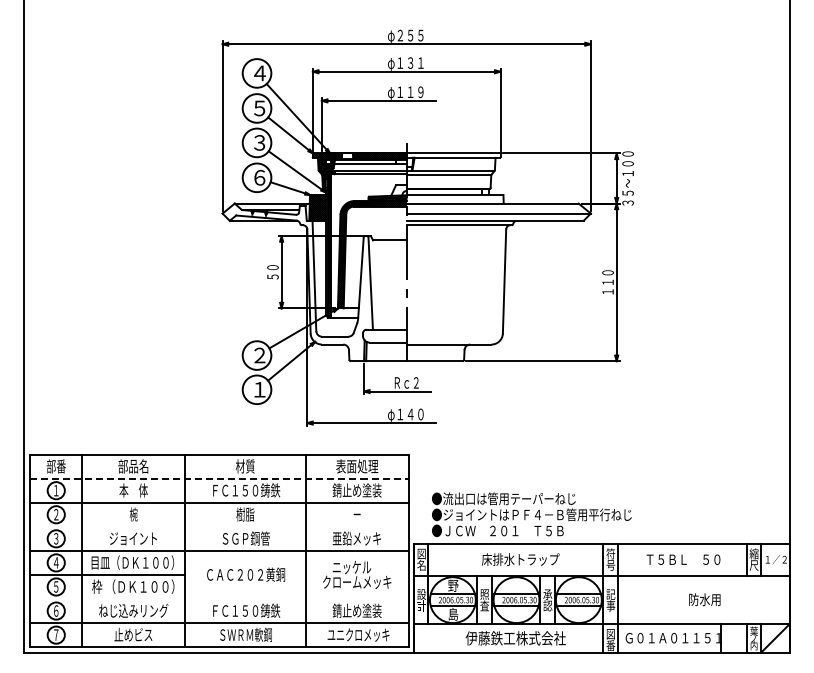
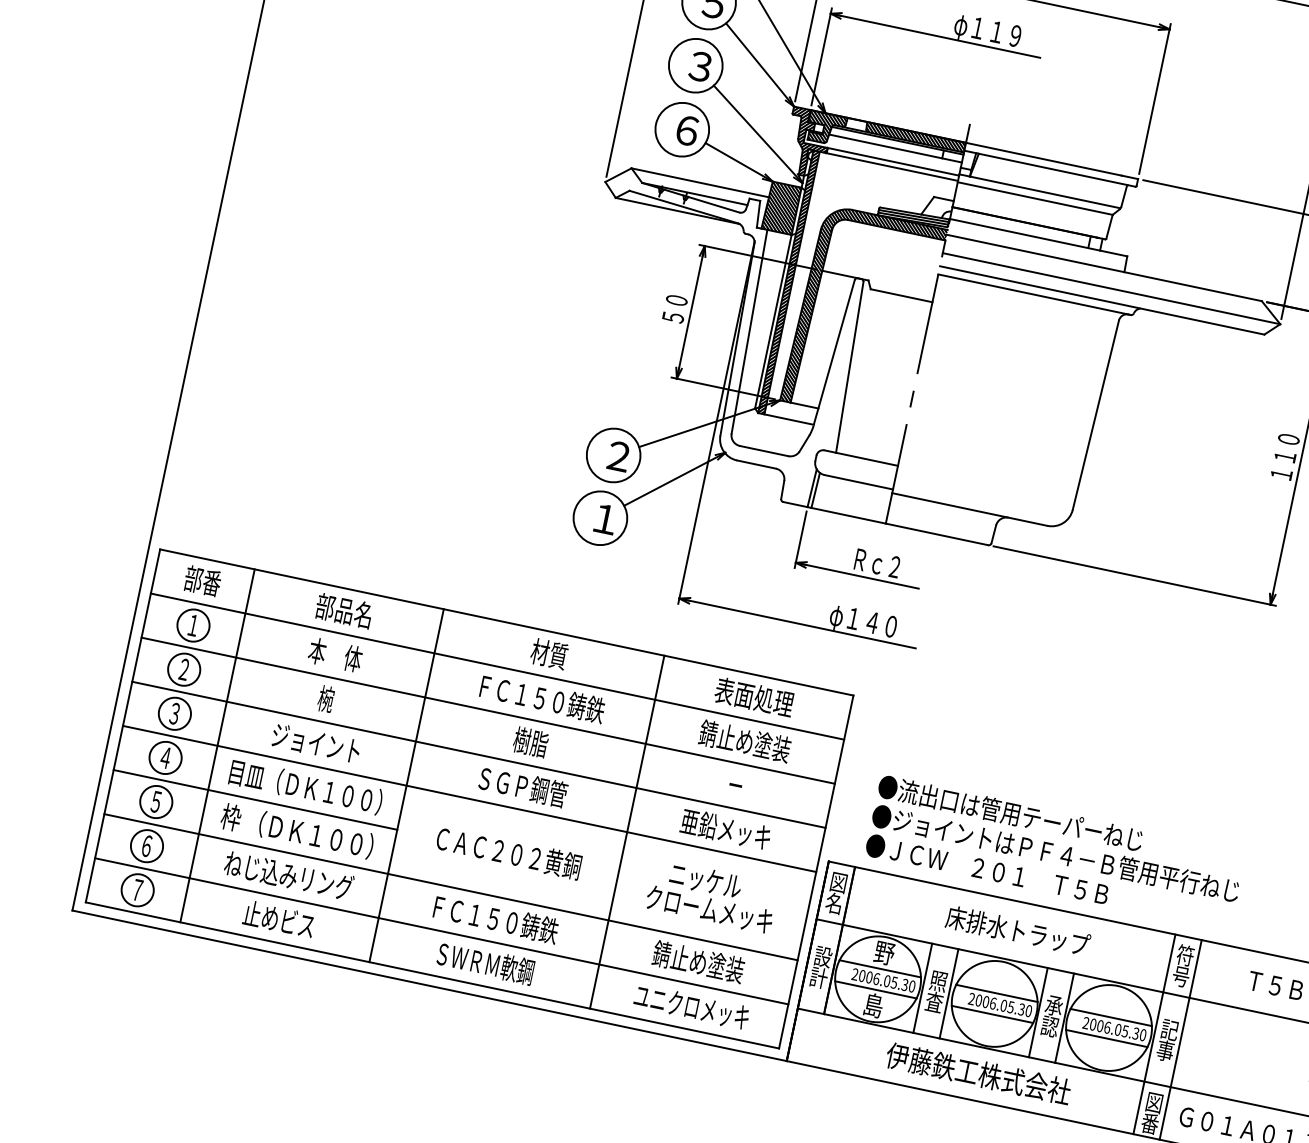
line: (220, 478) -> (499, 666), dashed -> solid
line: (219, 526) -> (478, 754), added
line: (219, 599) -> (450, 888), added

